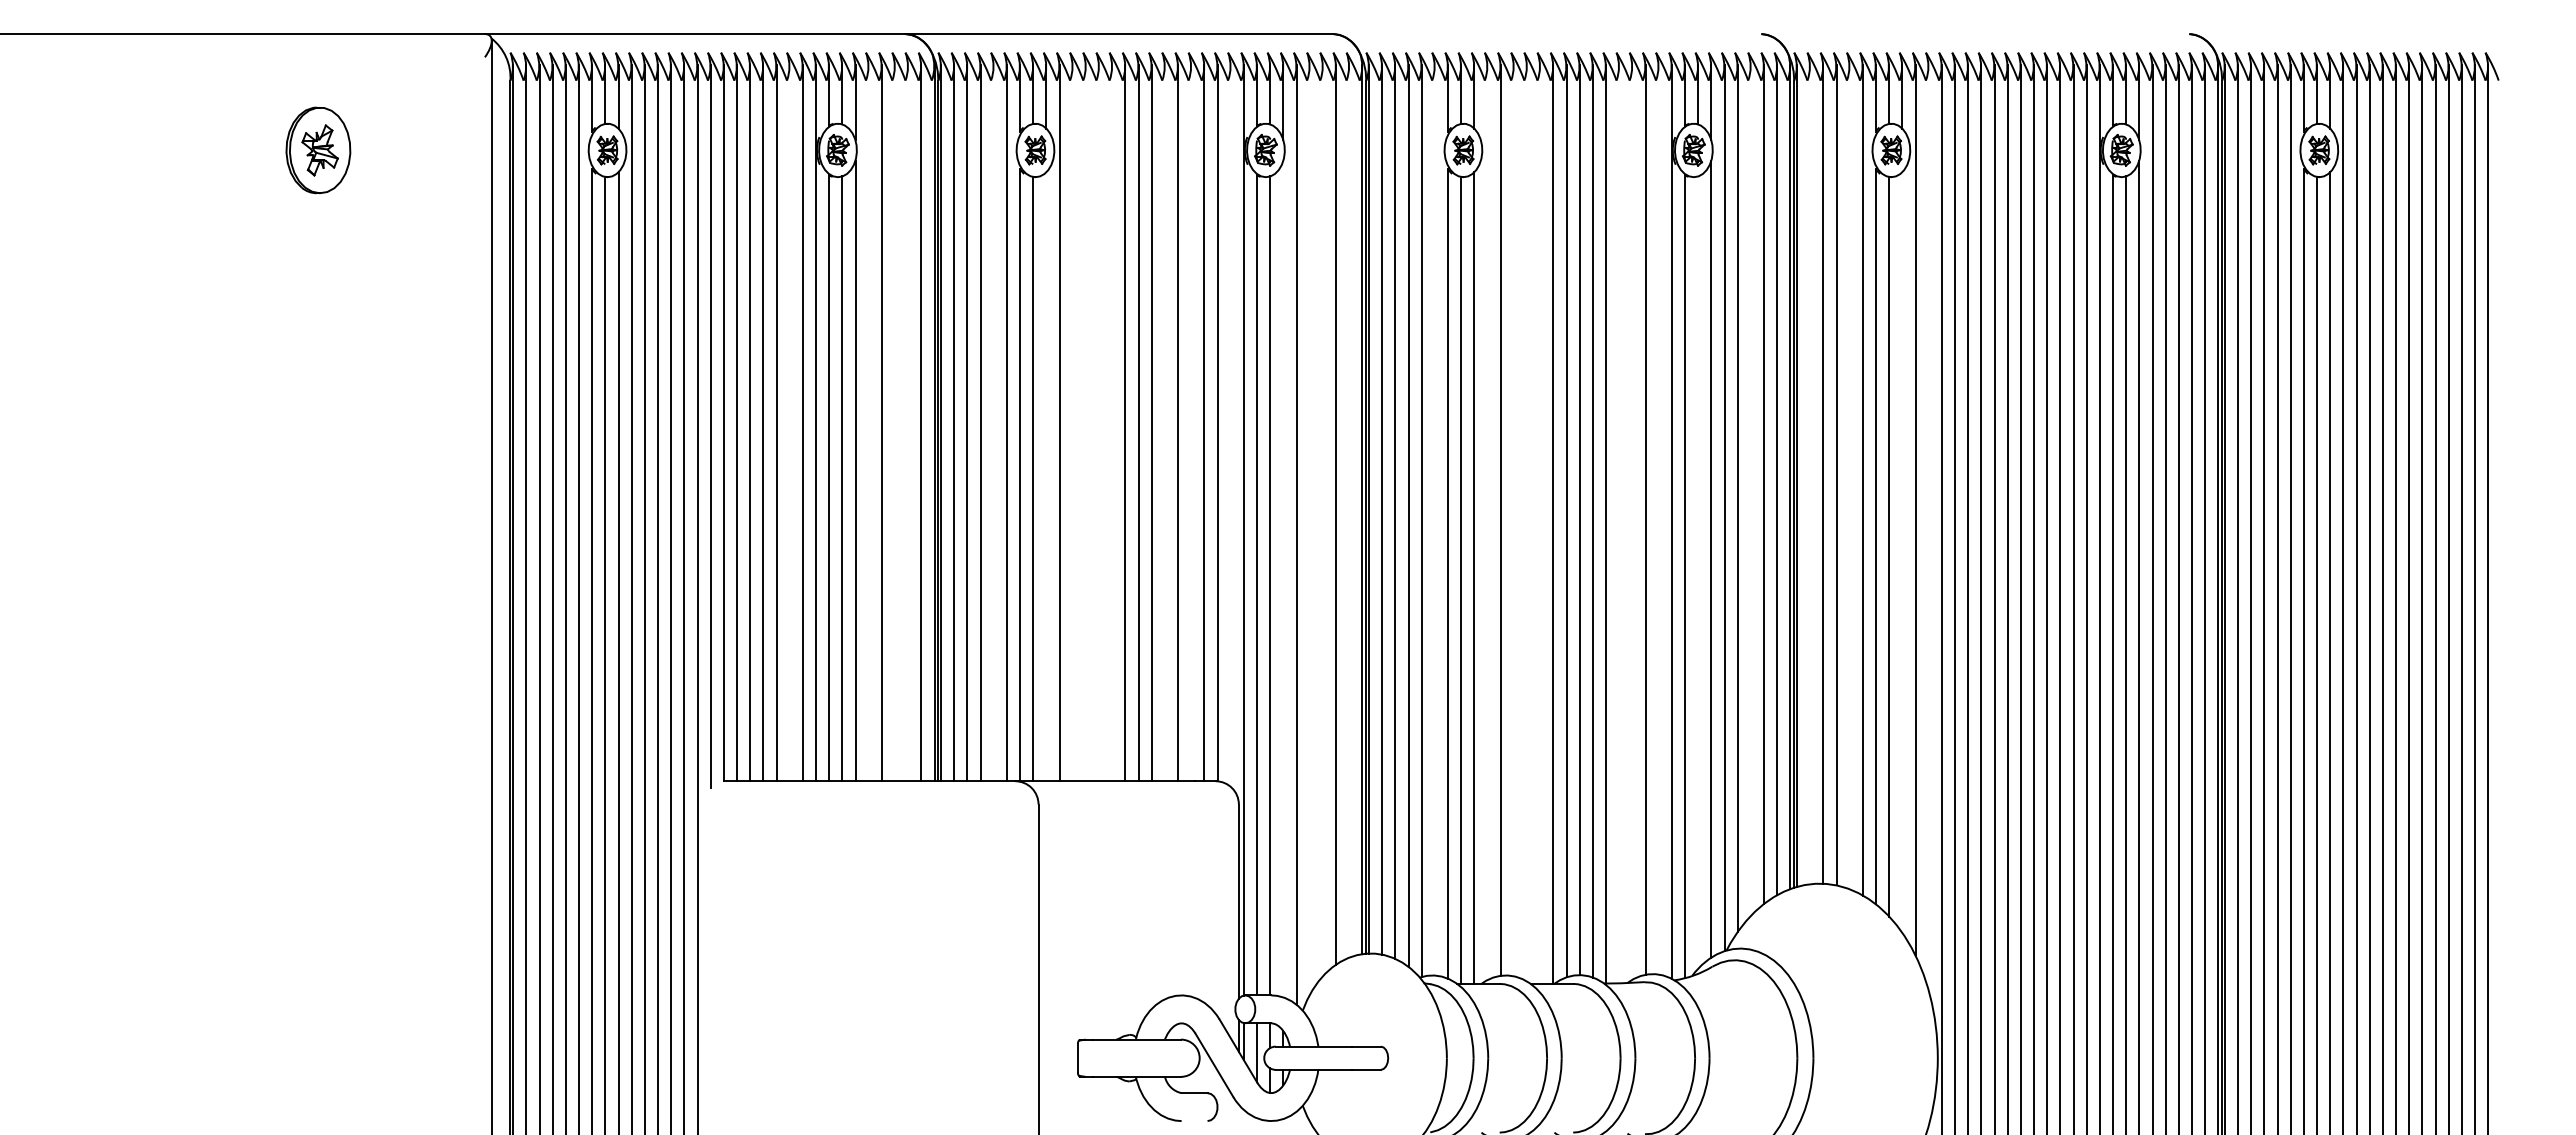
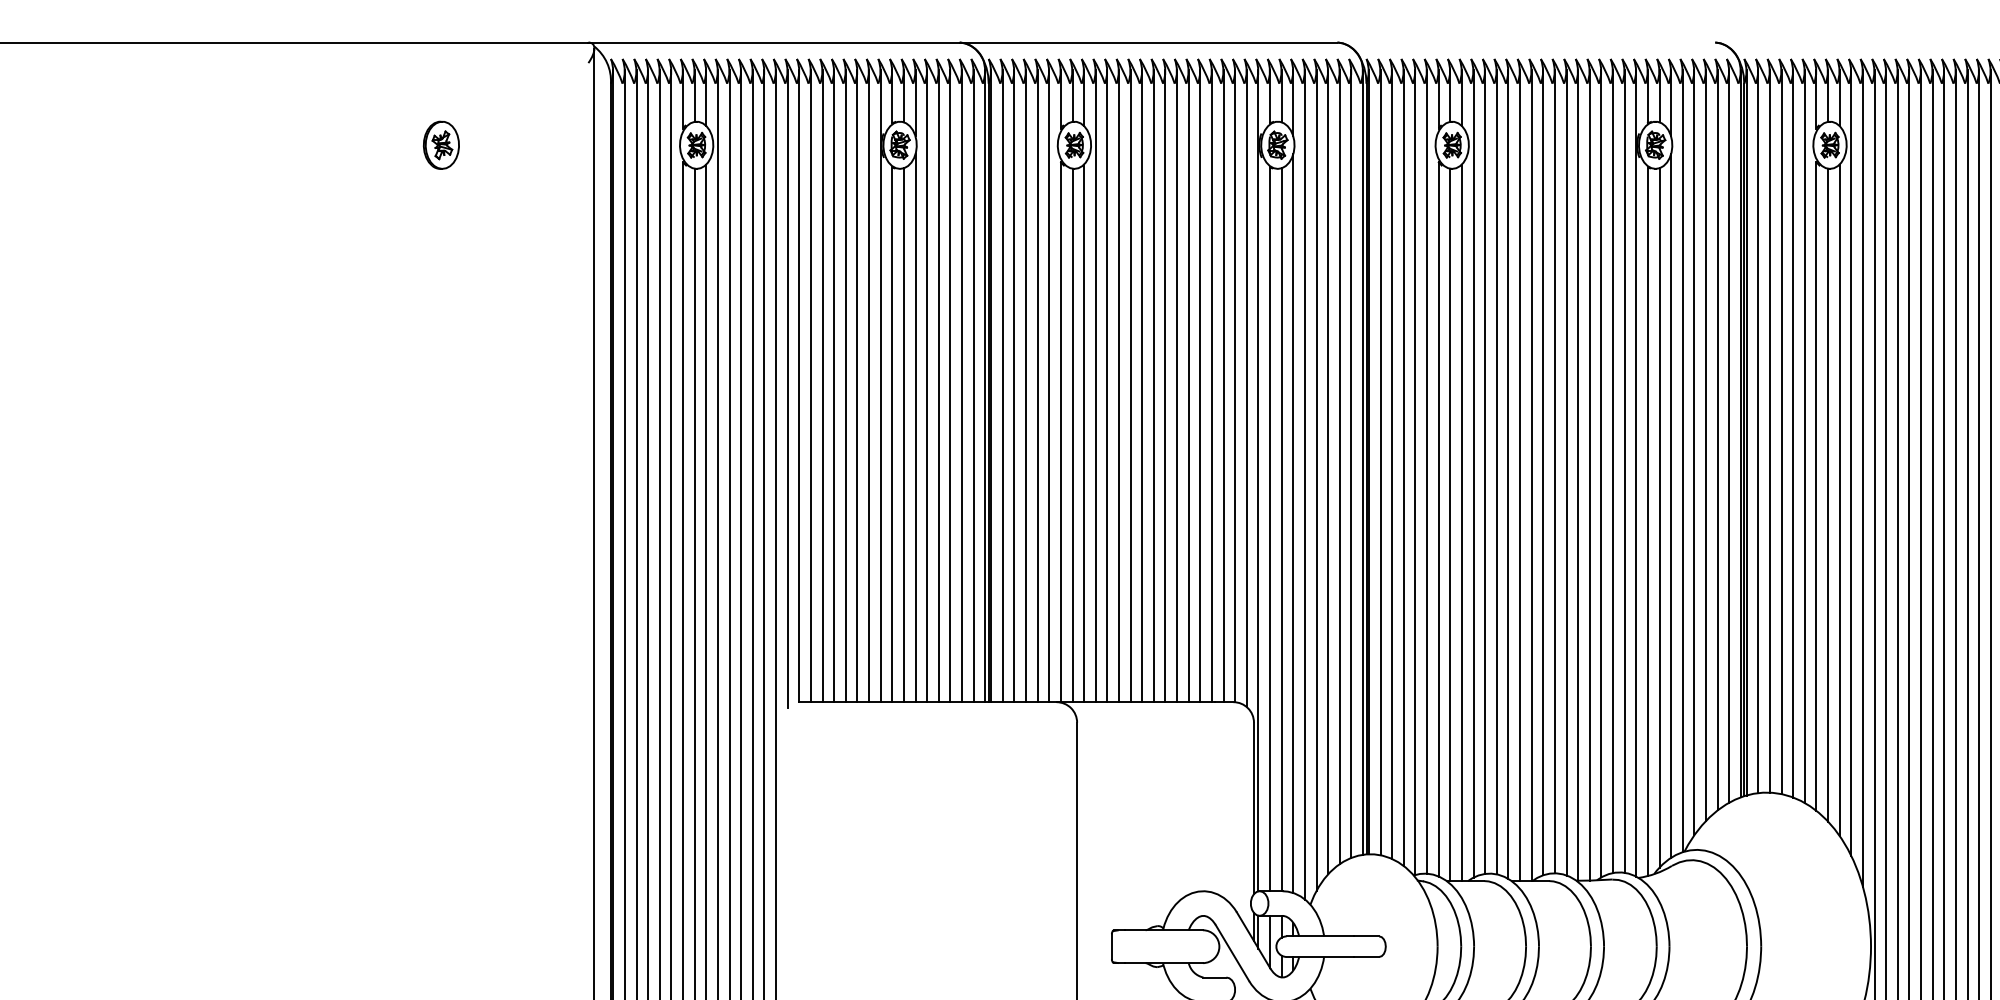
part: (318, 150) -> (441, 145), size x0.62
line: (789, 423) -> (857, 386), added
line: (868, 423) -> (927, 386), added
line: (895, 423) -> (950, 386), added
line: (908, 423) -> (962, 386), added
line: (993, 423) -> (1037, 386), added
line: (1072, 423) -> (1107, 386), added
line: (1085, 423) -> (1118, 386), added
line: (1099, 423) -> (1130, 386), added
line: (1112, 423) -> (1142, 386), added
line: (1164, 423) -> (1188, 386), added
line: (1191, 423) -> (1212, 386), added
line: (1230, 425) -> (1246, 388), added
line: (1810, 474) -> (1758, 431), added
line: (1046, 476) -> (1084, 433), added
line: (1849, 477) -> (1793, 434), added
line: (1750, 490) -> (1705, 445), added
line: (1349, 511) -> (1351, 464), added
line: (1658, 519) -> (1624, 471), added
line: (1322, 520) -> (1327, 471), added
line: (1434, 520) -> (1426, 471), added
line: (1513, 520) -> (1496, 471), added
line: (1487, 522) -> (1473, 473), added
line: (1632, 522) -> (1601, 473), added
line: (1527, 523) -> (1508, 474), added
line: (1540, 524) -> (1520, 475), added
line: (1619, 524) -> (1590, 475), added
line: (1928, 527) -> (1862, 478), added
line: (1309, 530) -> (1316, 480), added
line: (1902, 552) -> (1839, 500), added
line: (1698, 572) -> (1659, 517), added
line: (1283, 578) -> (1293, 523), added

